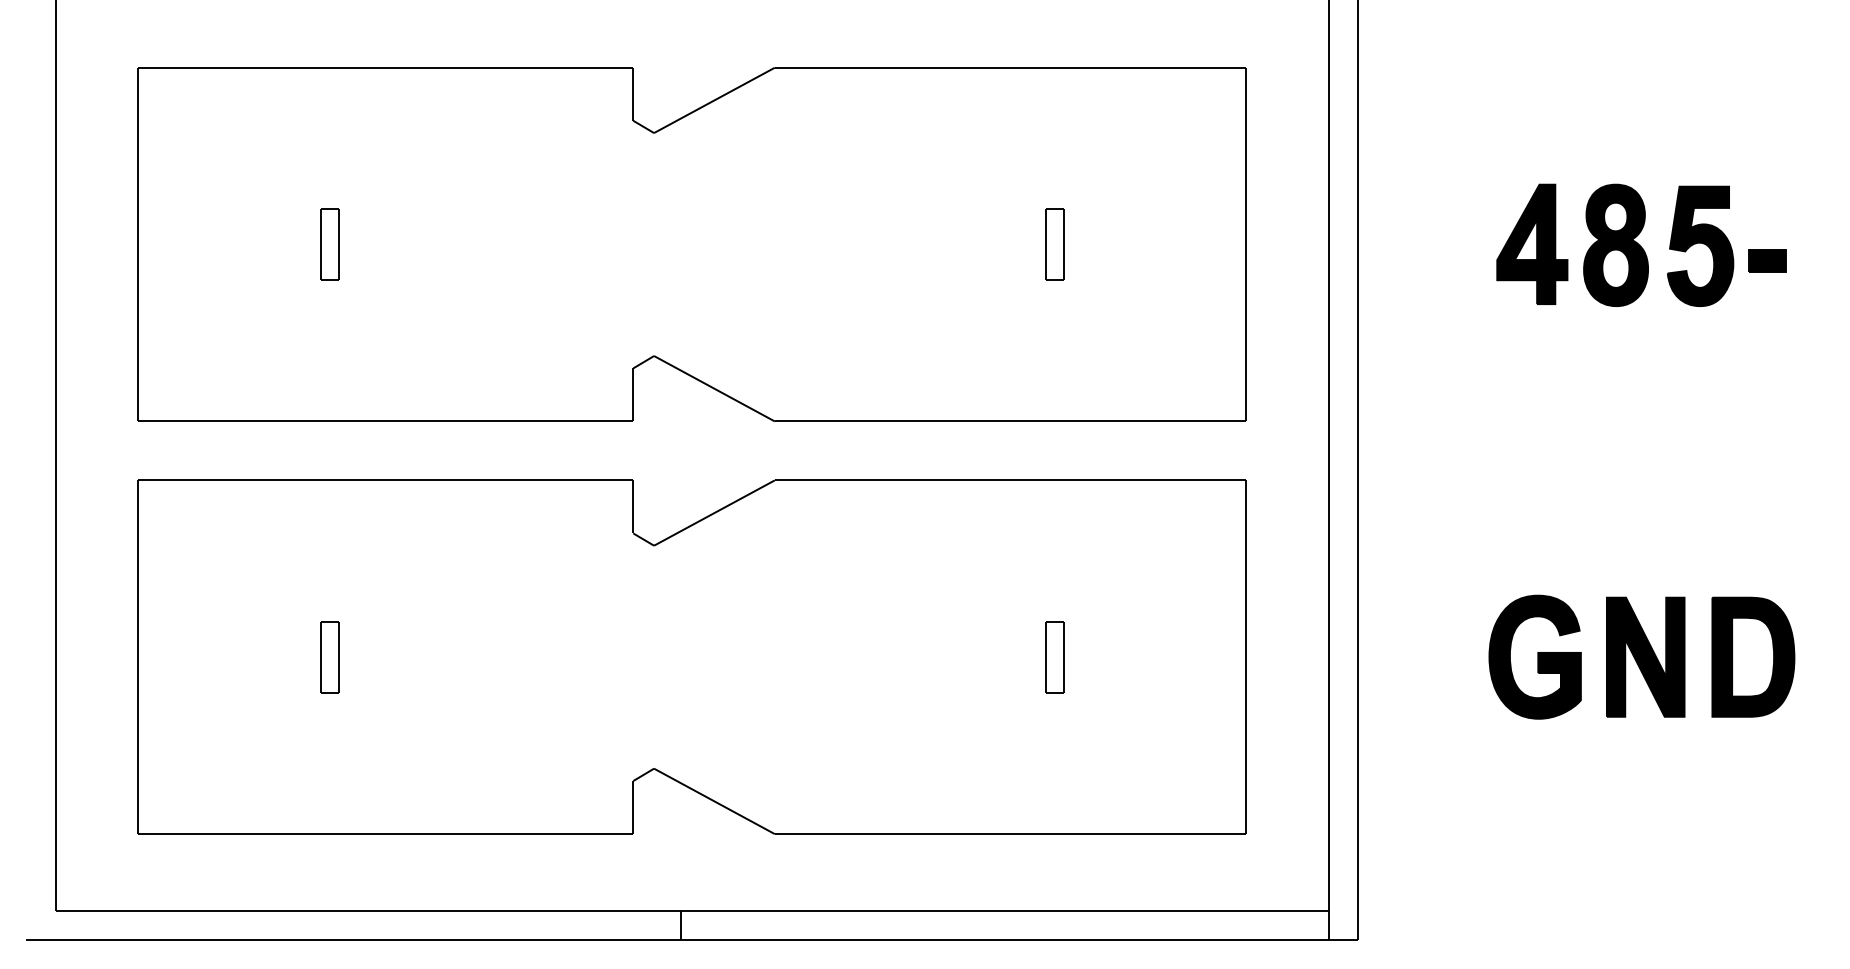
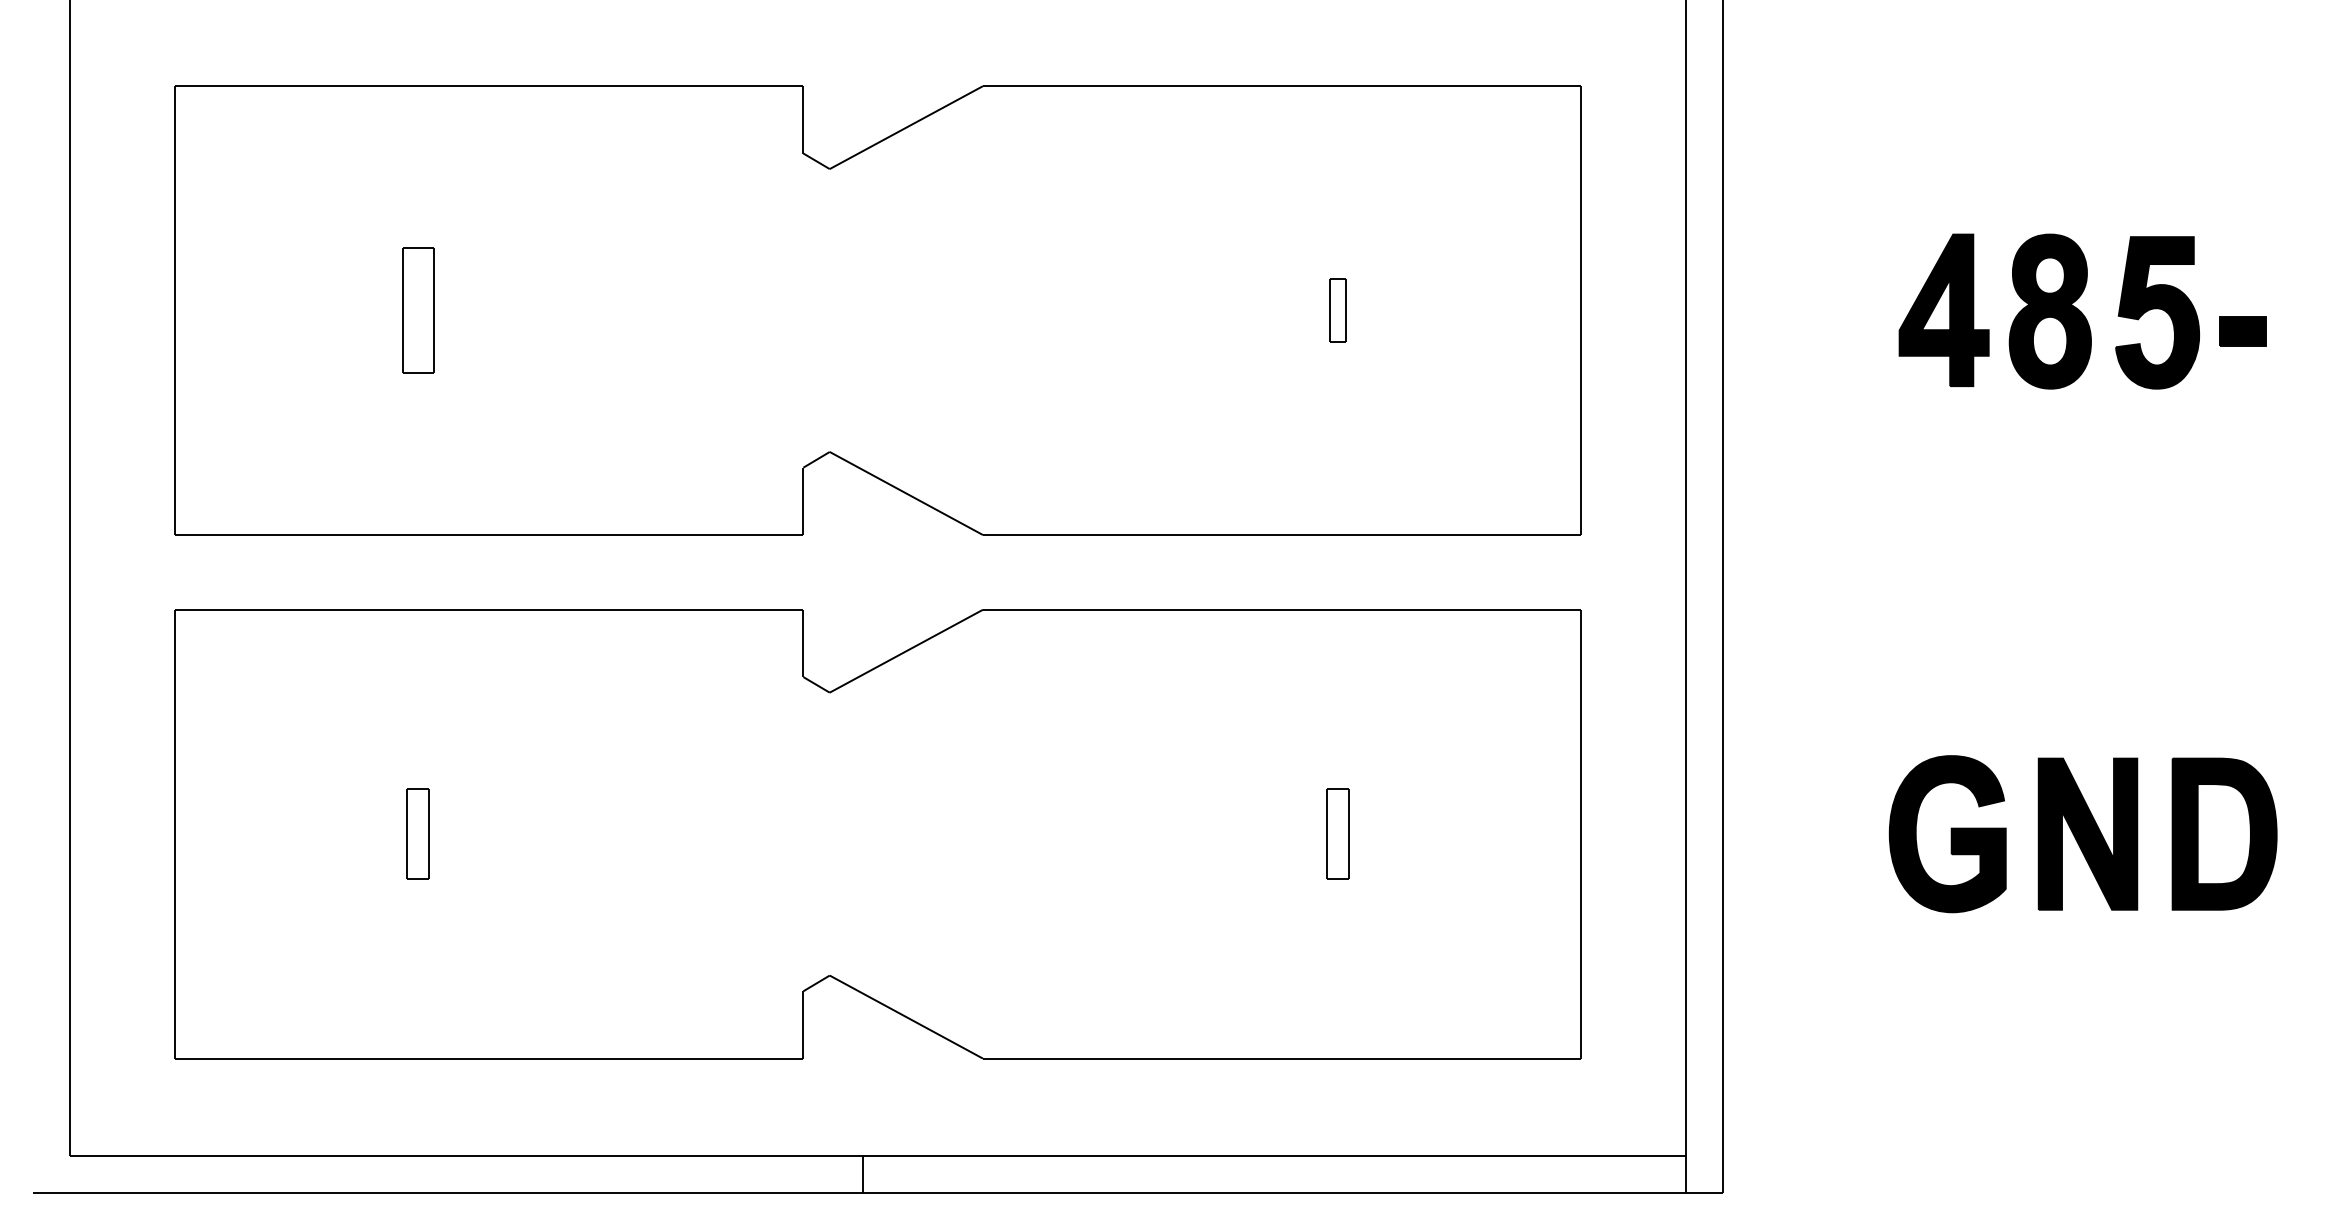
part: (329, 244) -> (417, 310), size x1.4
part: (1054, 244) -> (1337, 310), size x0.7

